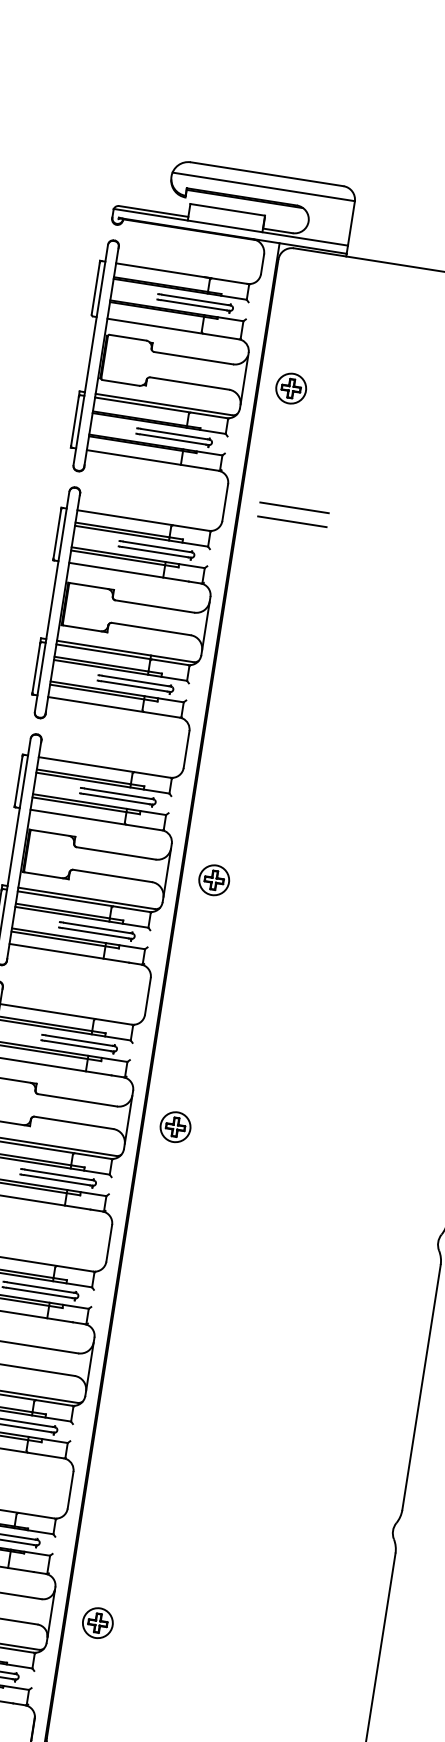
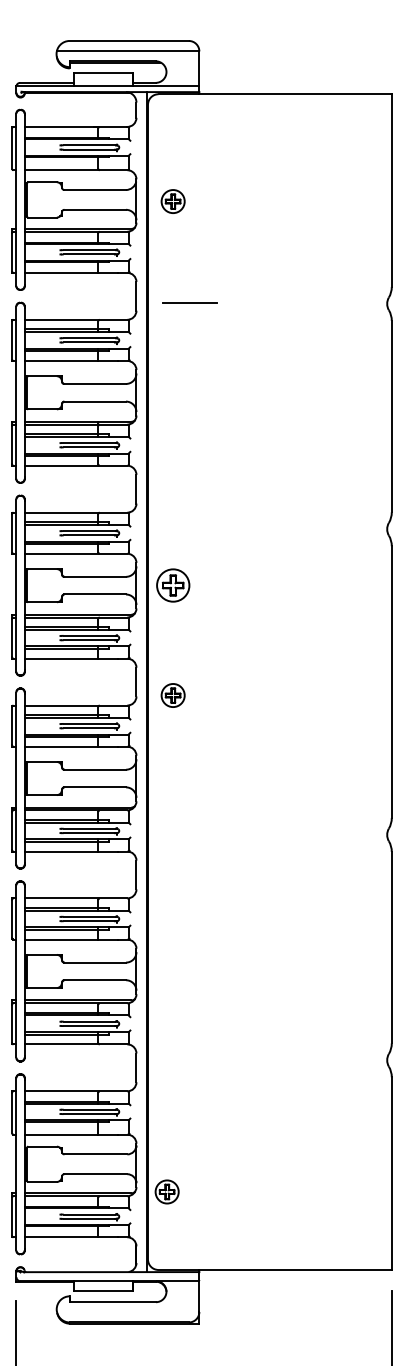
line: (293, 508) -> (189, 292), removed
part: (213, 879) -> (172, 585), size x1.4
part: (174, 1127) -> (172, 695), moved
part: (97, 1622) -> (166, 1191), moved

